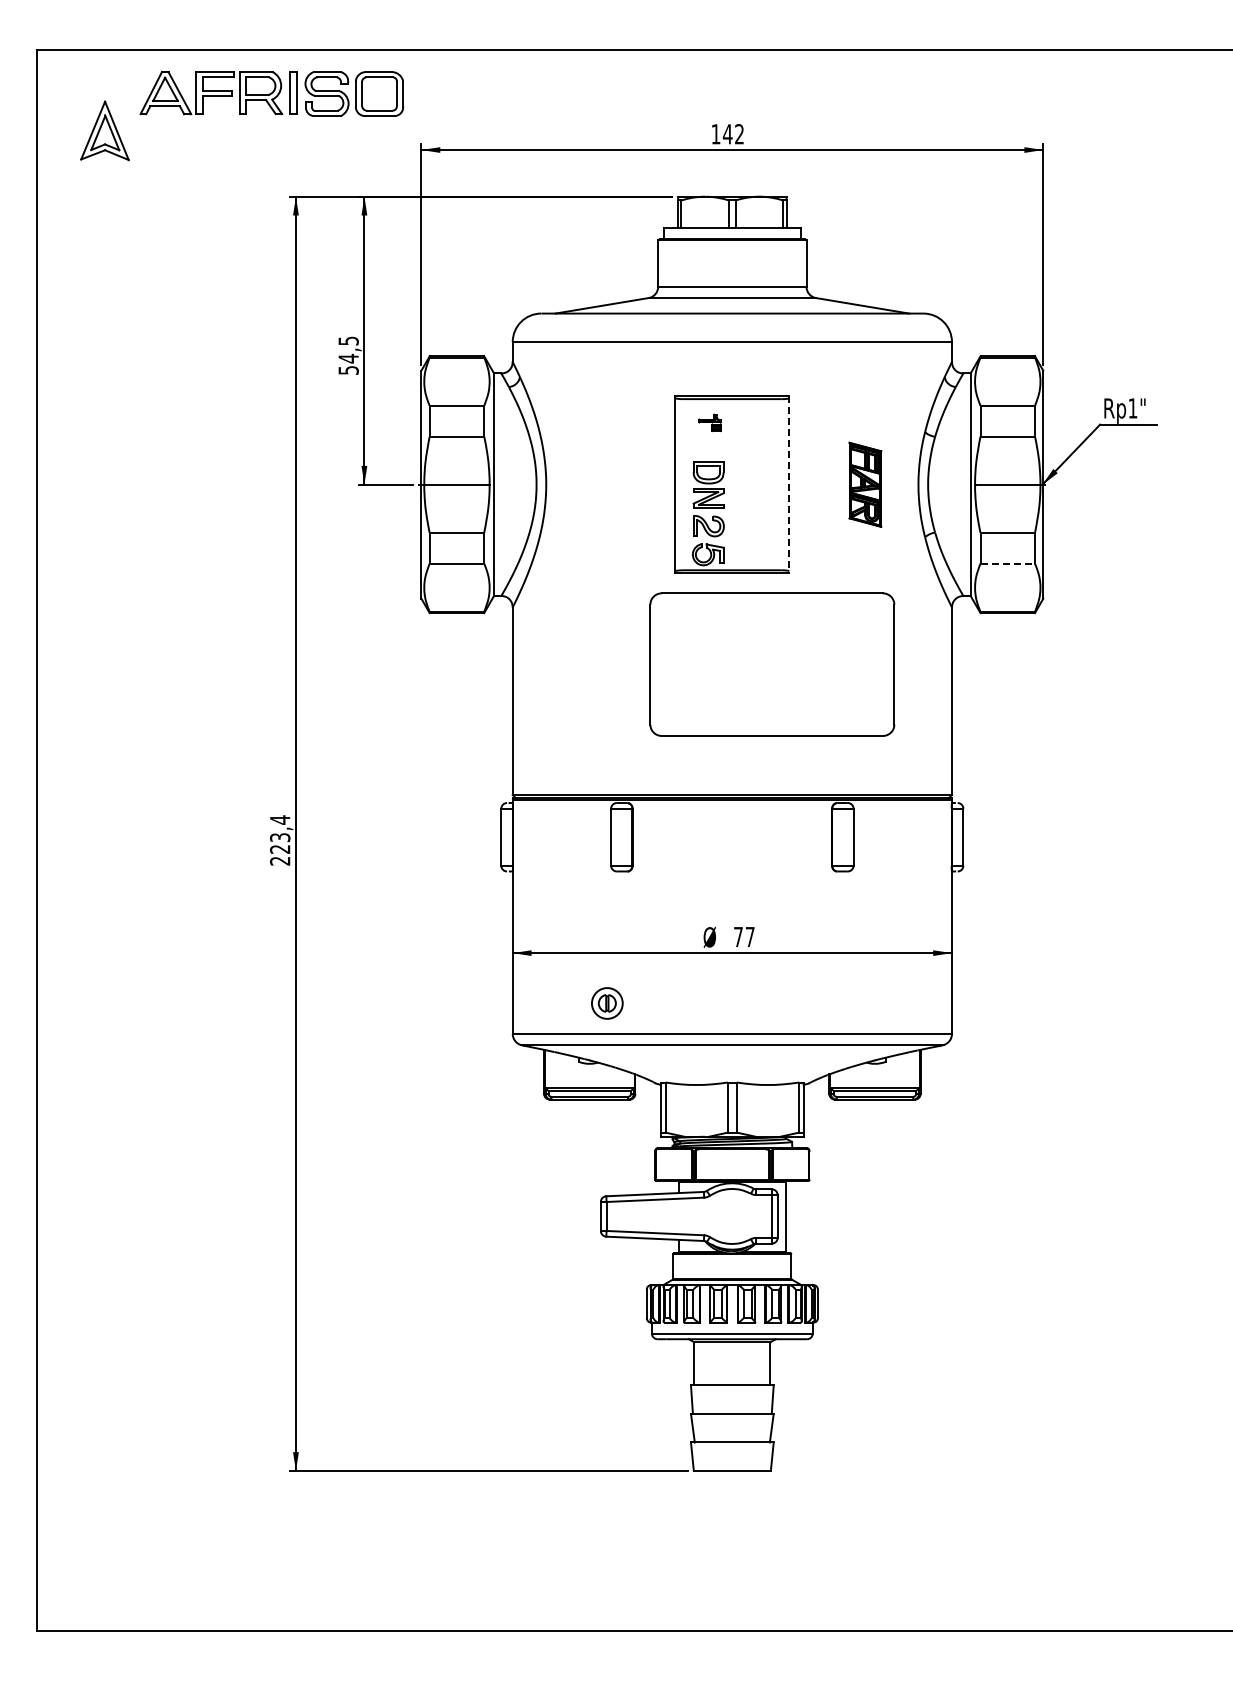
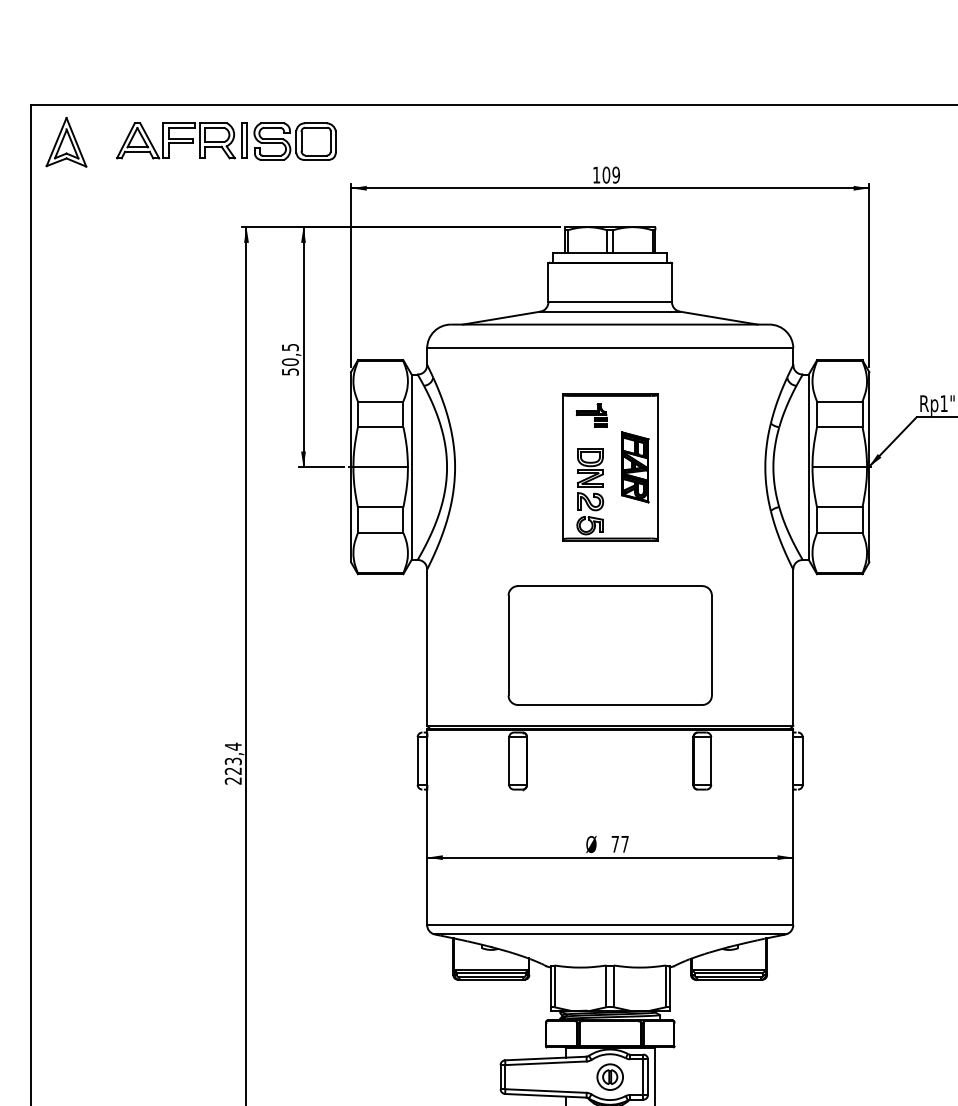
part: (104, 130) -> (66, 141), moved
text: (733, 134) -> (611, 175), 142 -> 109
text: (348, 358) -> (290, 362), 54,5 -> 50,5
part: (709, 422) -> (591, 415), size x1.67
part: (865, 484) -> (635, 467), moved
line: (789, 485) -> (657, 467), dashed -> solid
line: (1008, 563) -> (840, 532), dashed -> solid
part: (772, 664) -> (610, 645), moved
part: (607, 1003) -> (610, 1077), moved

